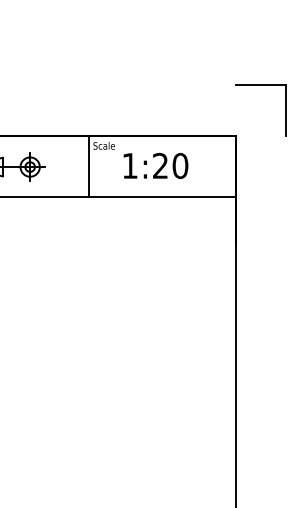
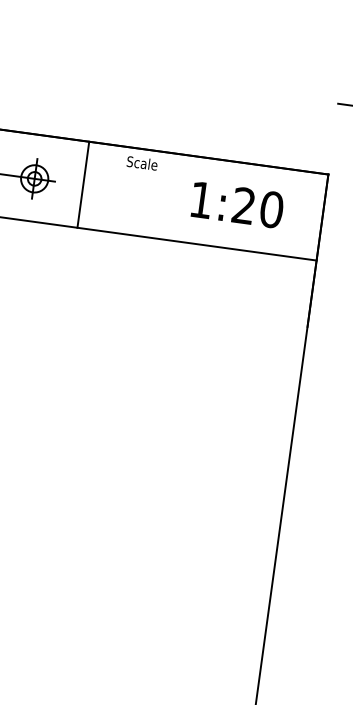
text: (155, 165) -> (236, 204), moved
line: (88, 166) -> (82, 184), moved

